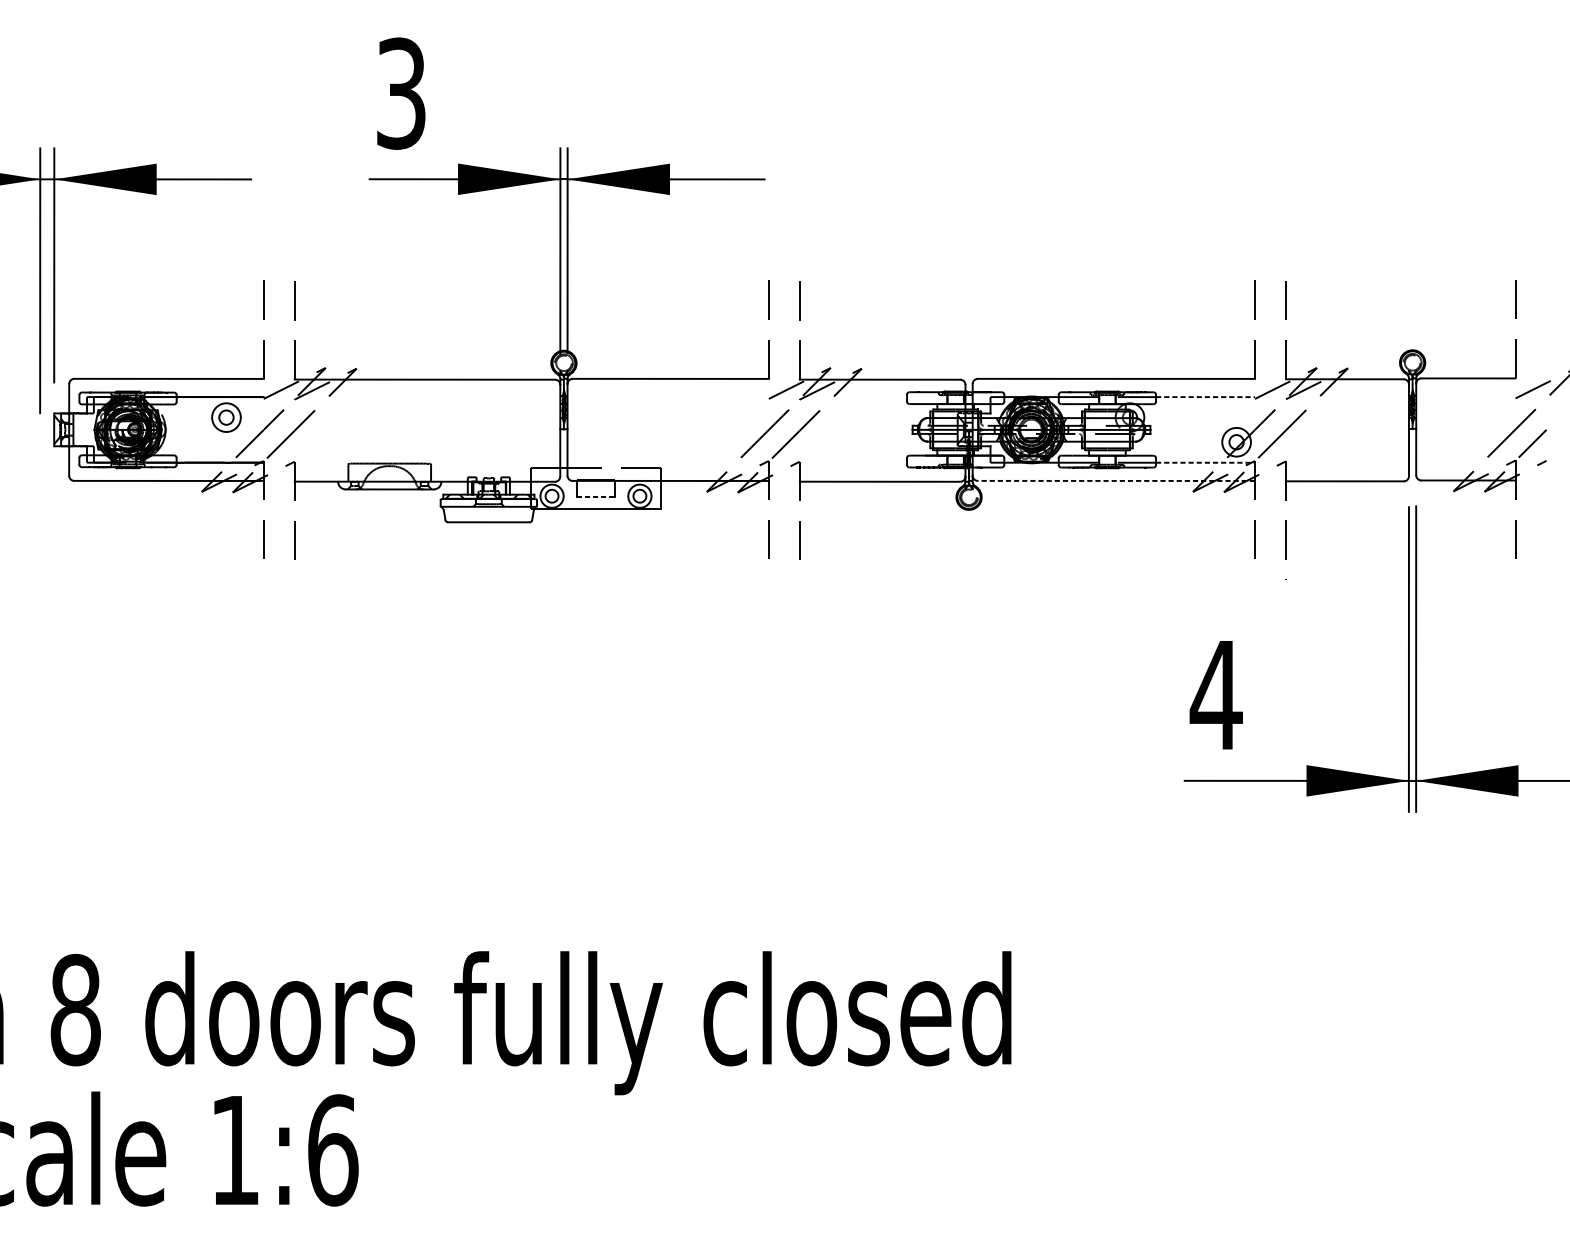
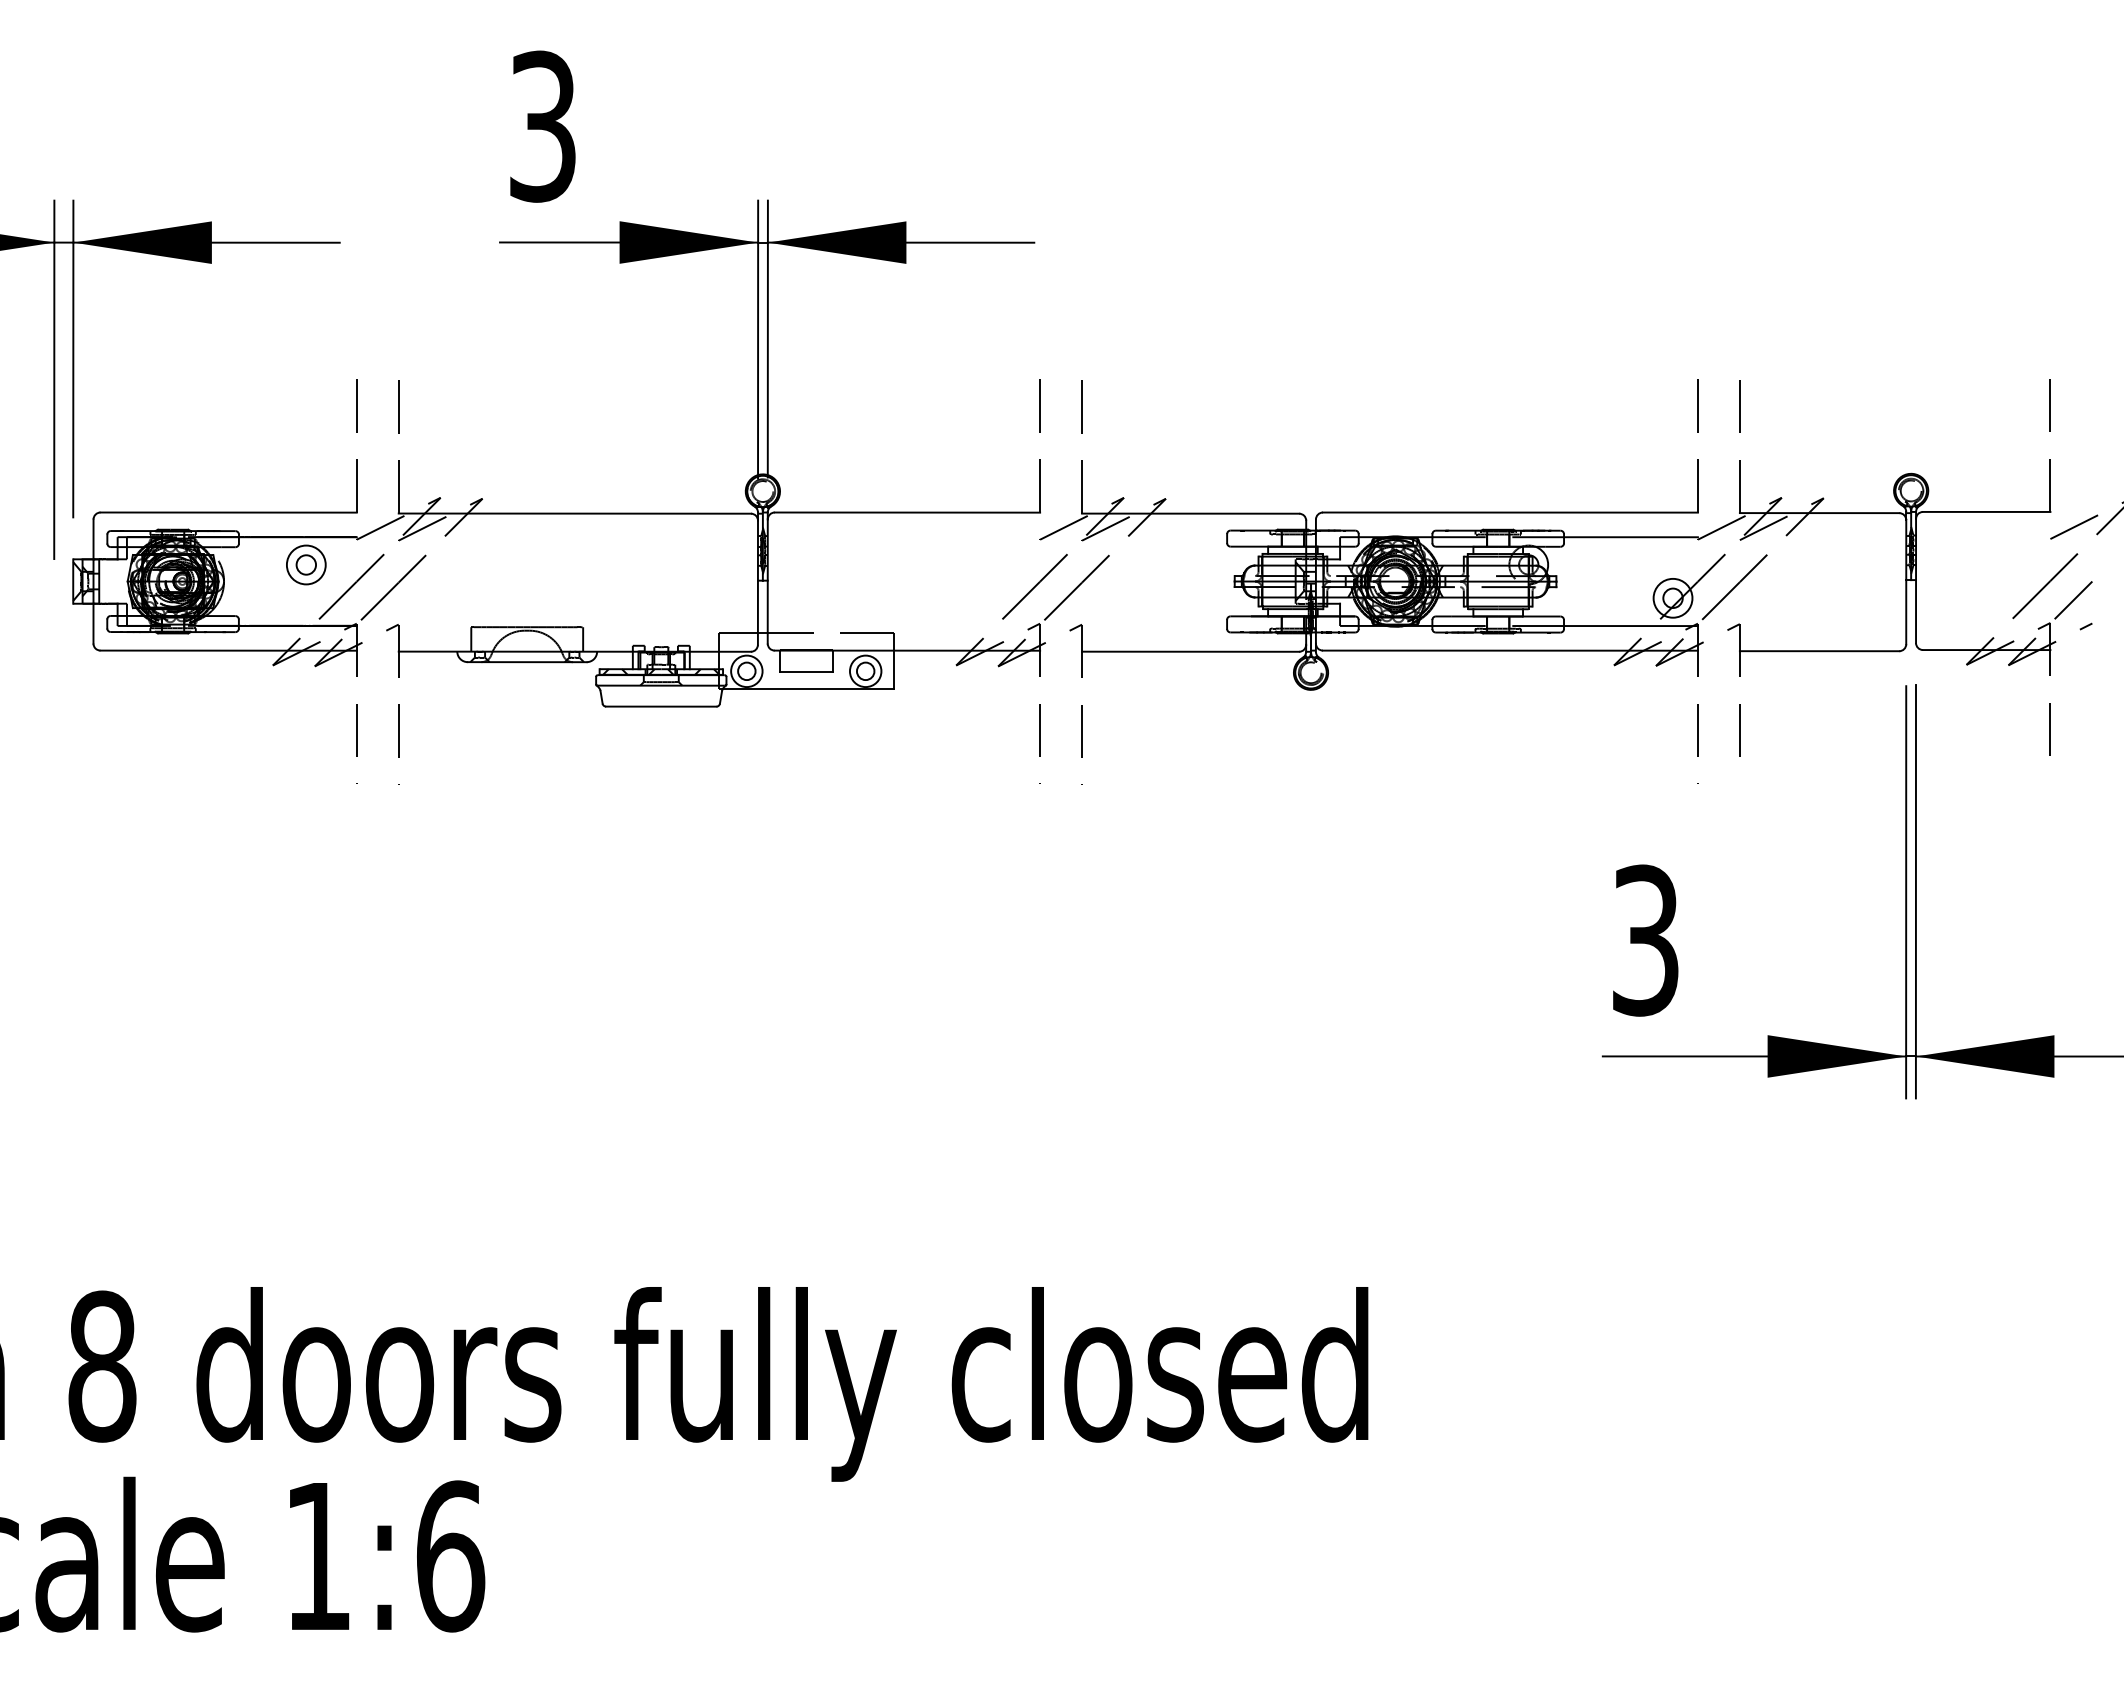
line: (1205, 397) -> (1630, 537), dashed -> solid
line: (1205, 463) -> (1630, 626), dashed -> solid
line: (1116, 480) -> (1510, 650), dashed -> solid
line: (596, 496) -> (806, 671), dashed -> solid
text: (1216, 695) -> (1645, 940), 4 -> 3

